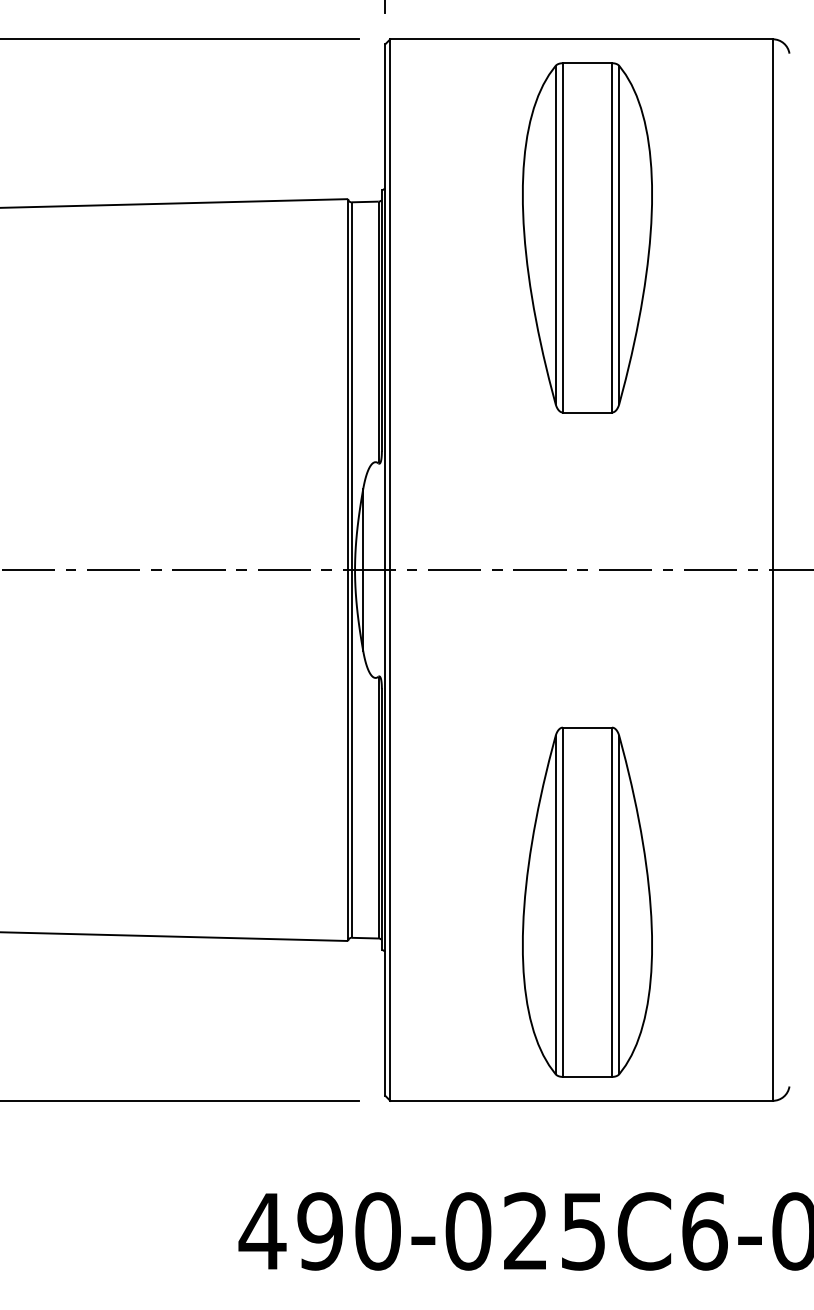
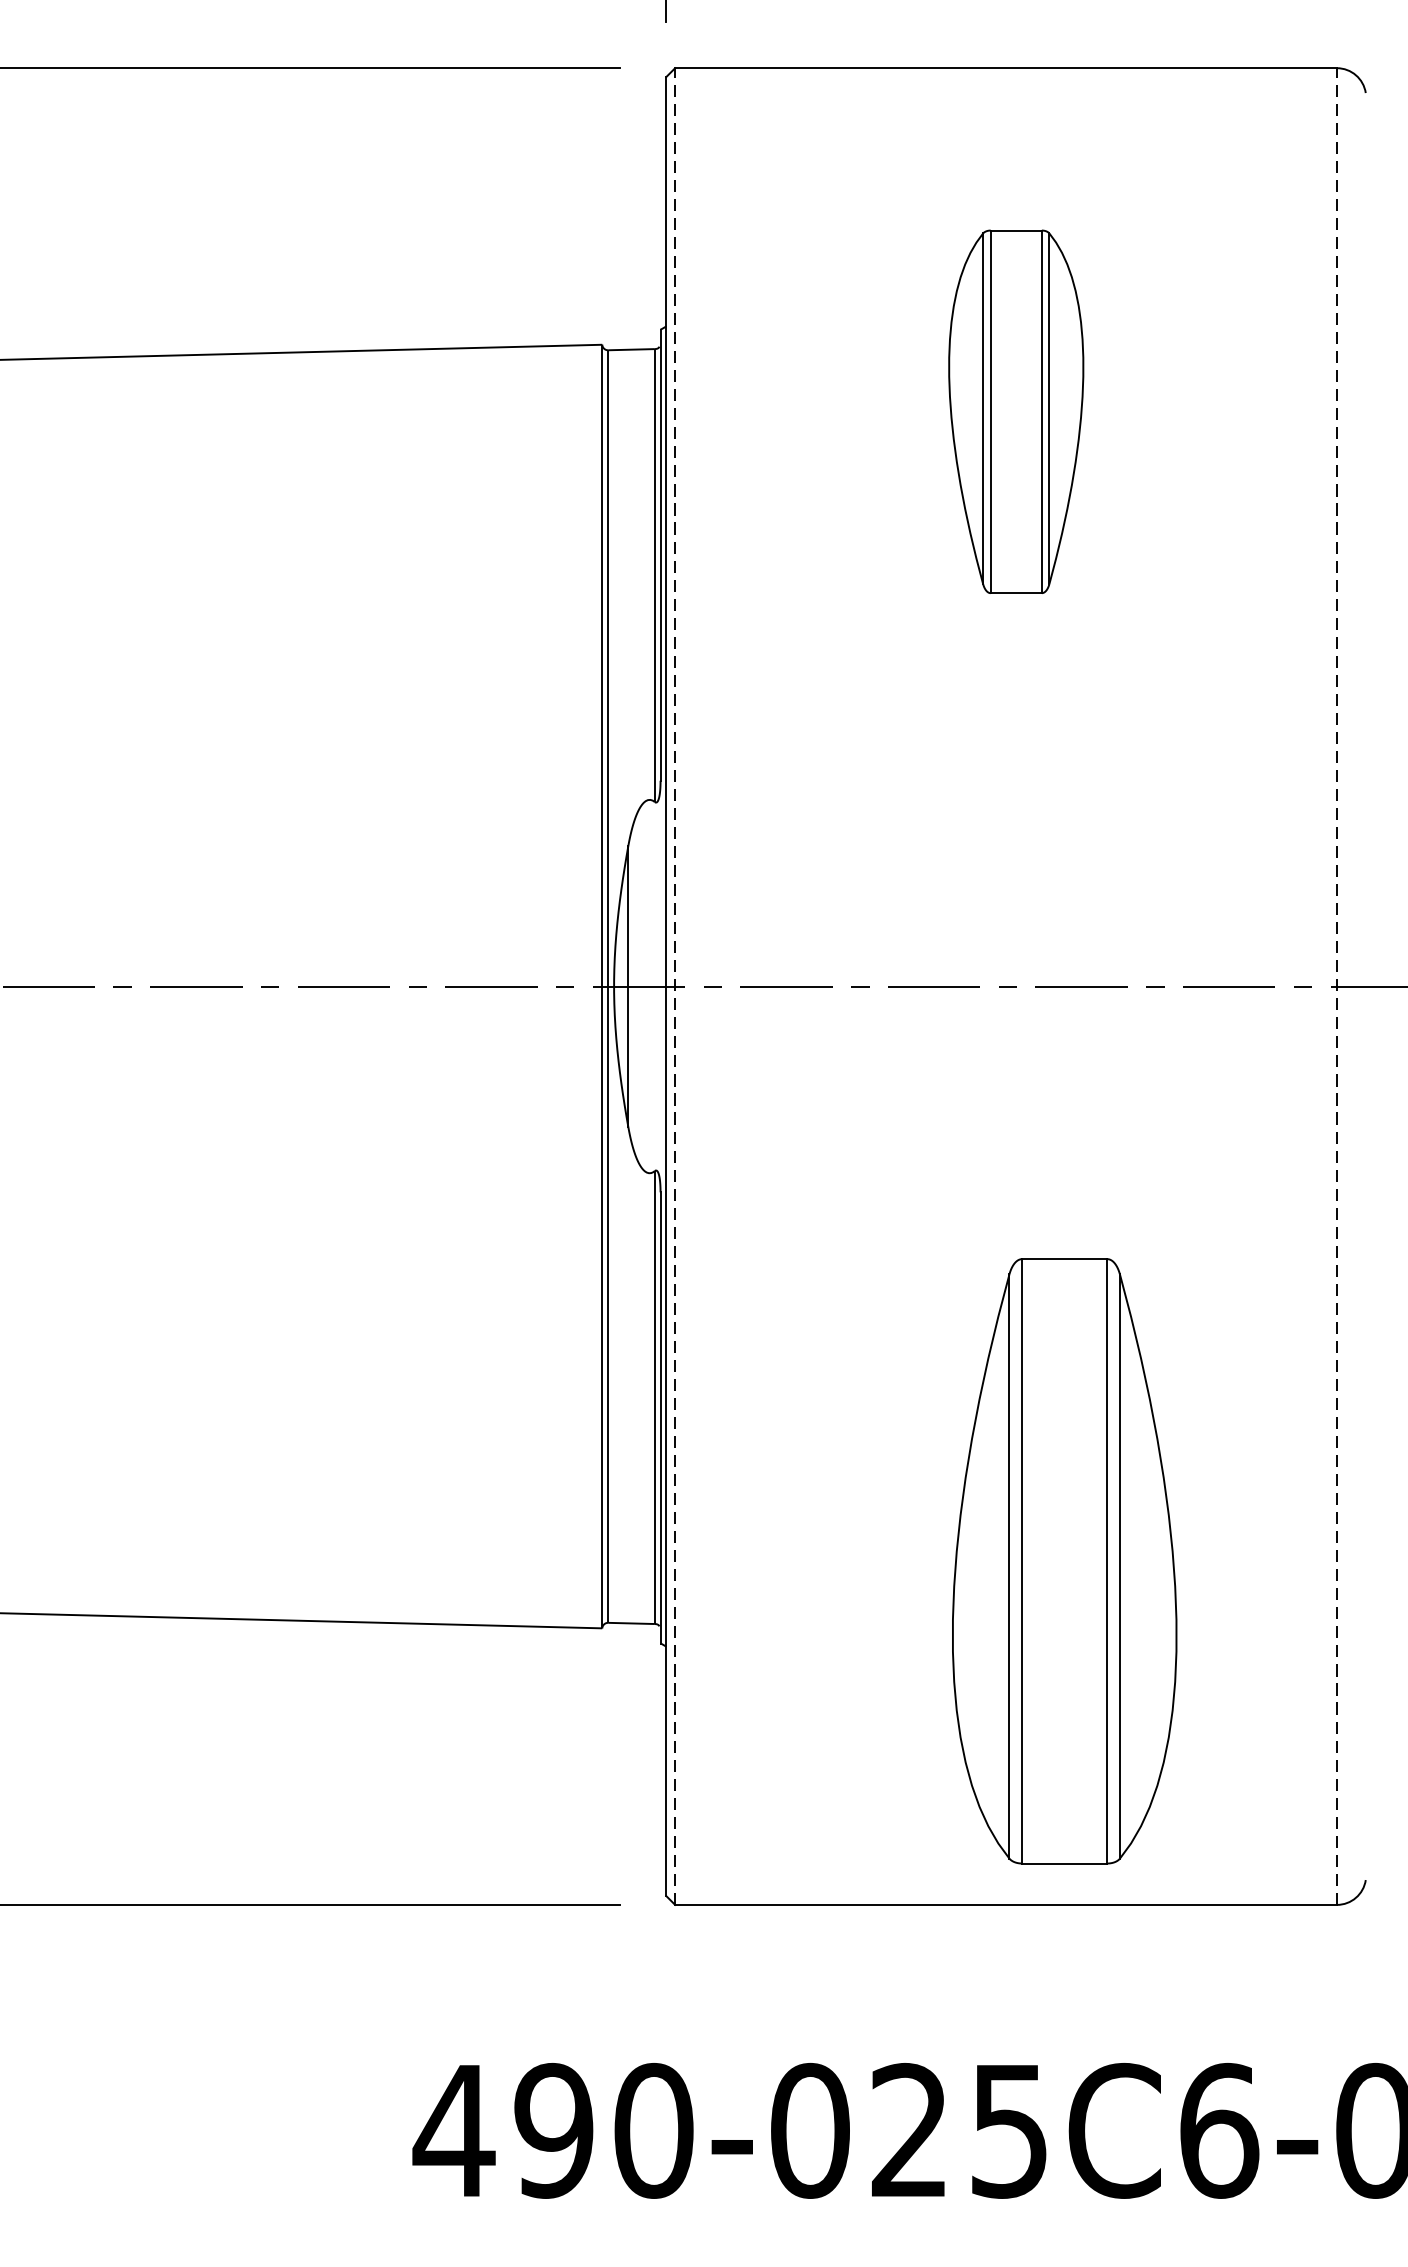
part: (587, 237) -> (1016, 411), size x0.6
line: (390, 570) -> (675, 987), solid -> dashed
line: (772, 570) -> (1336, 987), solid -> dashed
part: (587, 901) -> (1064, 1559), moved

